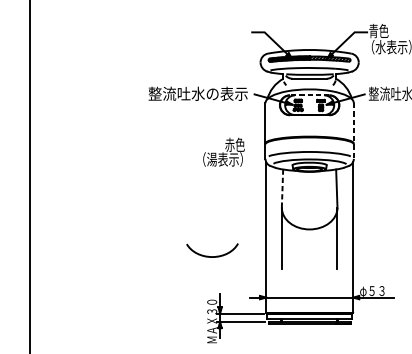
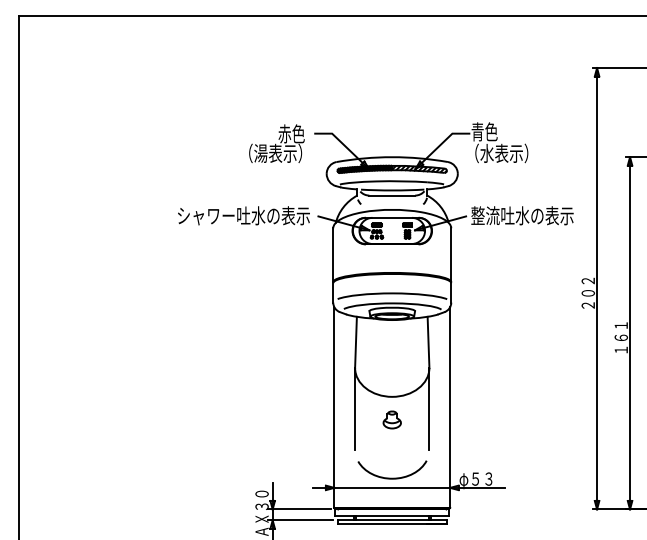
text: (198, 93) -> (243, 215), 整流吐水の表示 -> シャワー吐水の表示
line: (309, 95) -> (391, 217), dashed -> solid
line: (354, 131) -> (451, 265), dashed -> solid
text: (223, 152) -> (276, 143), moved
line: (282, 188) -> (356, 342), dashed -> solid
part: (309, 246) -> (391, 419), added
curve: (212, 256) -> (392, 477), moved

